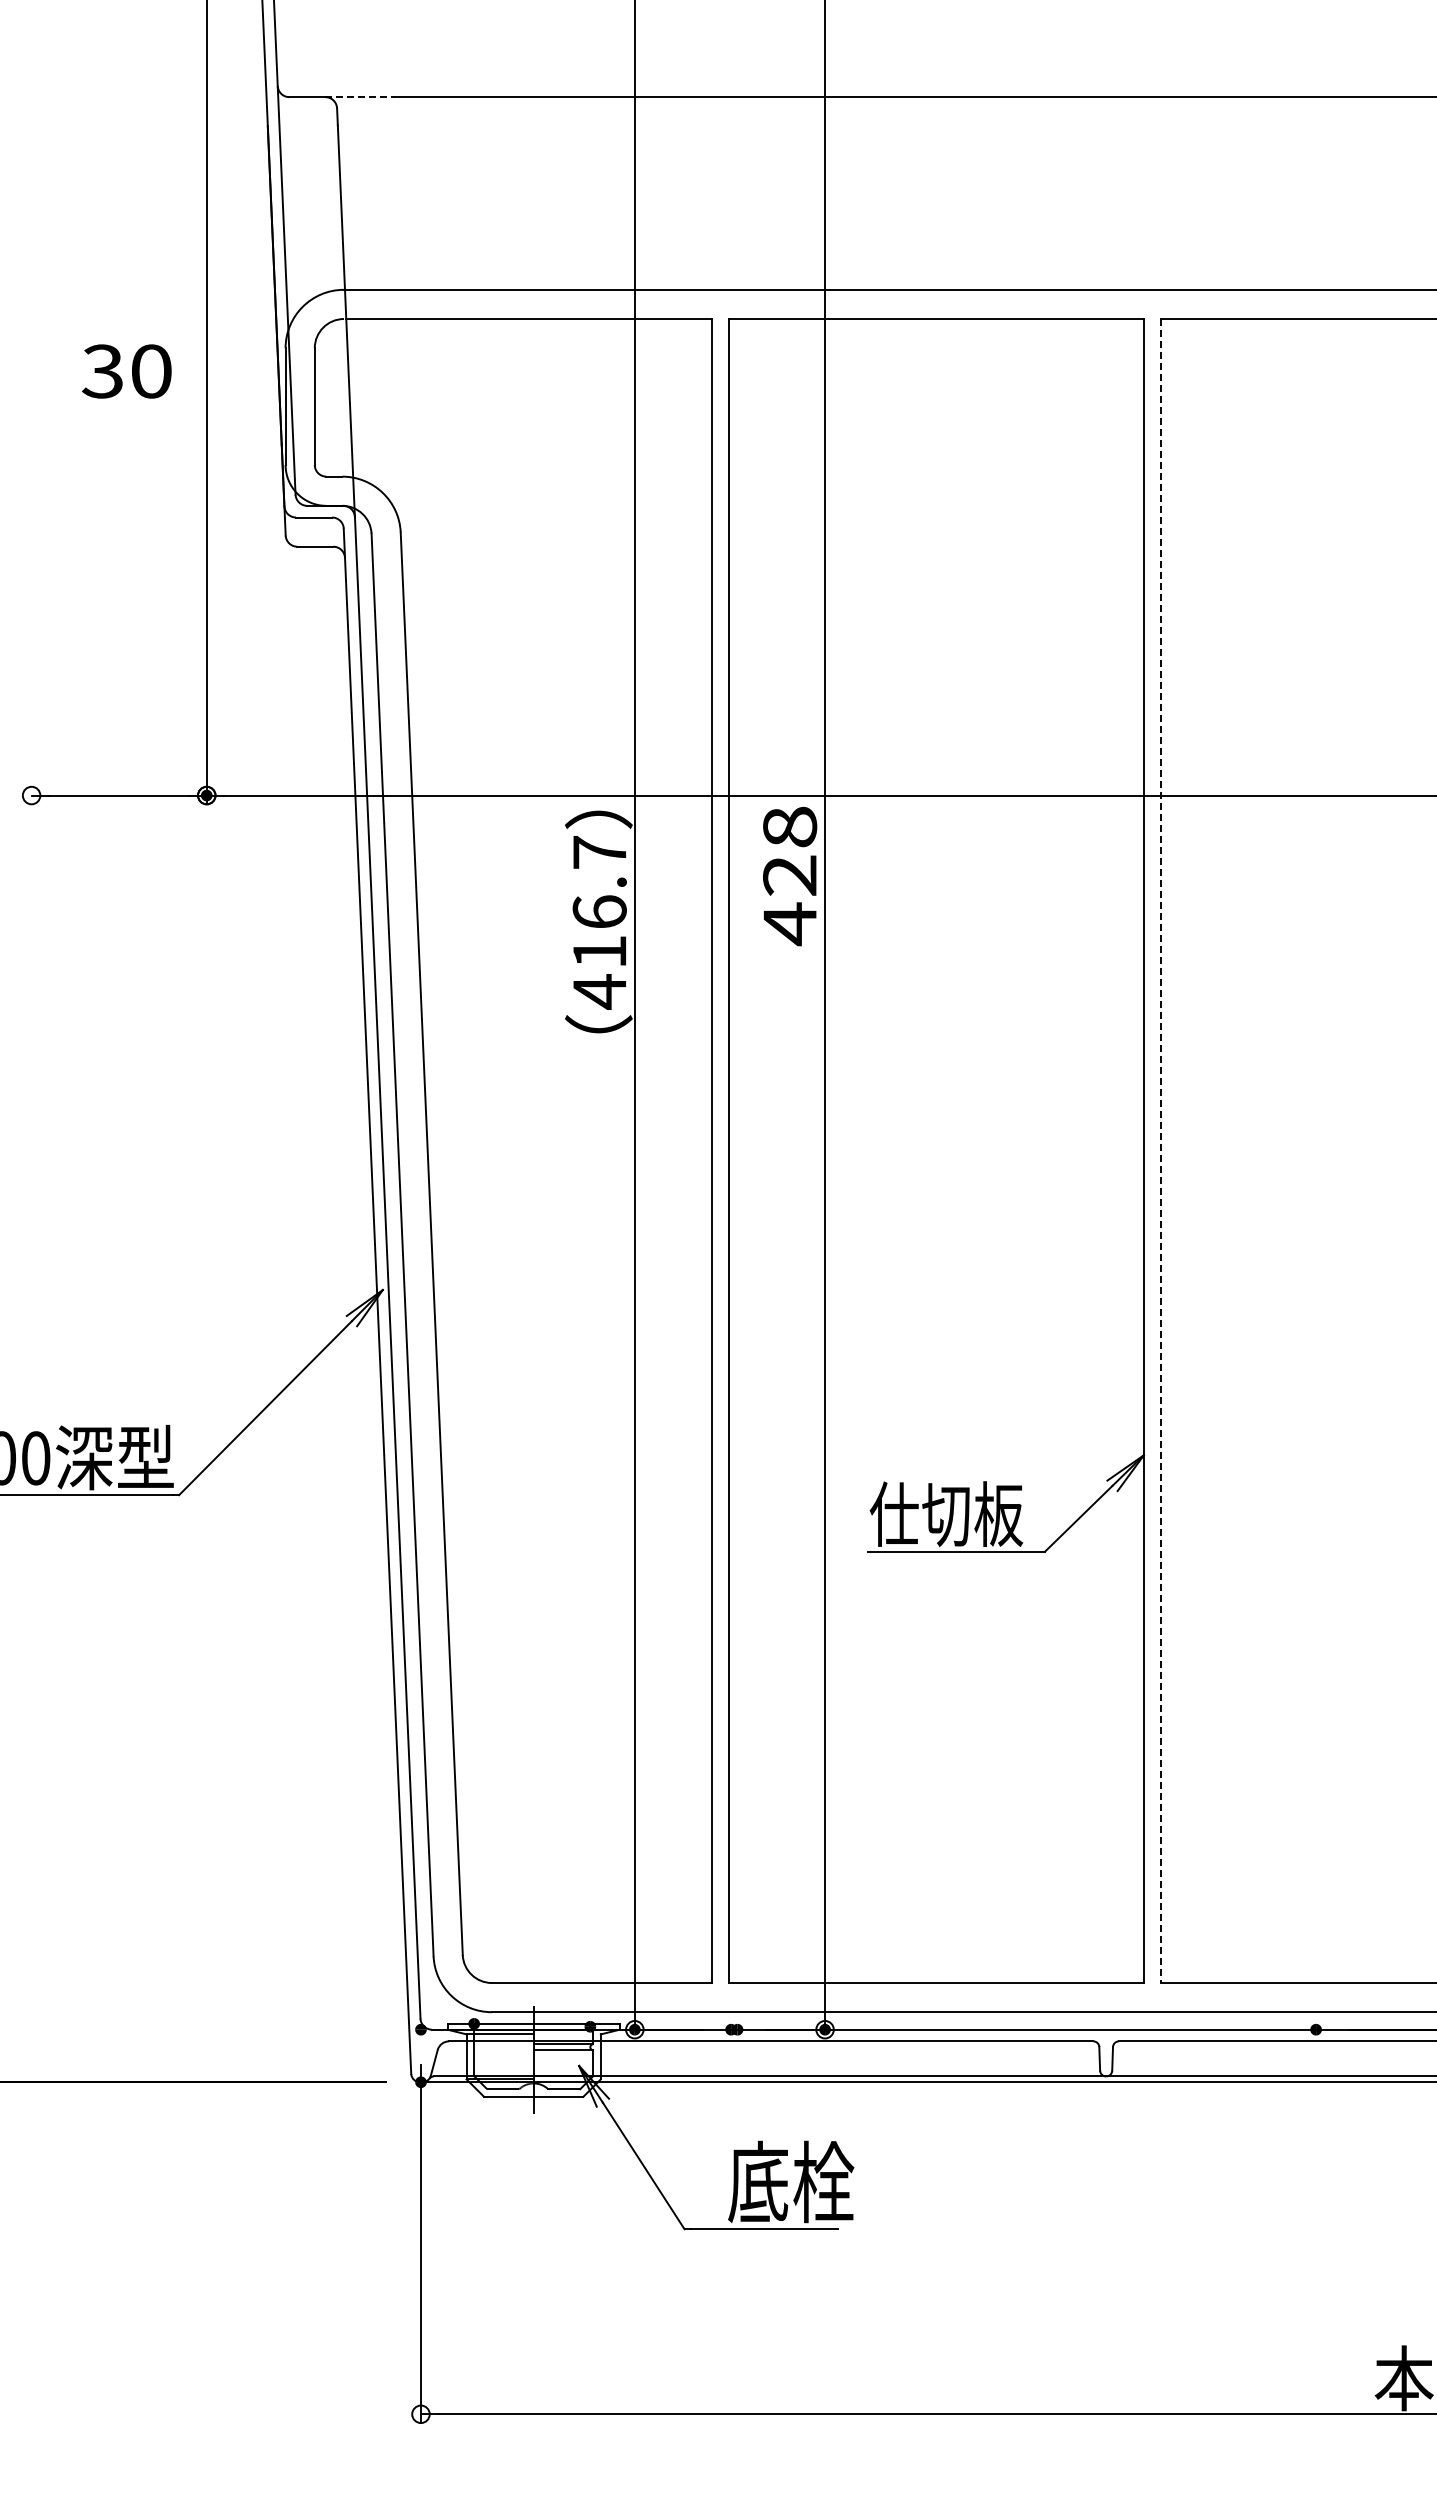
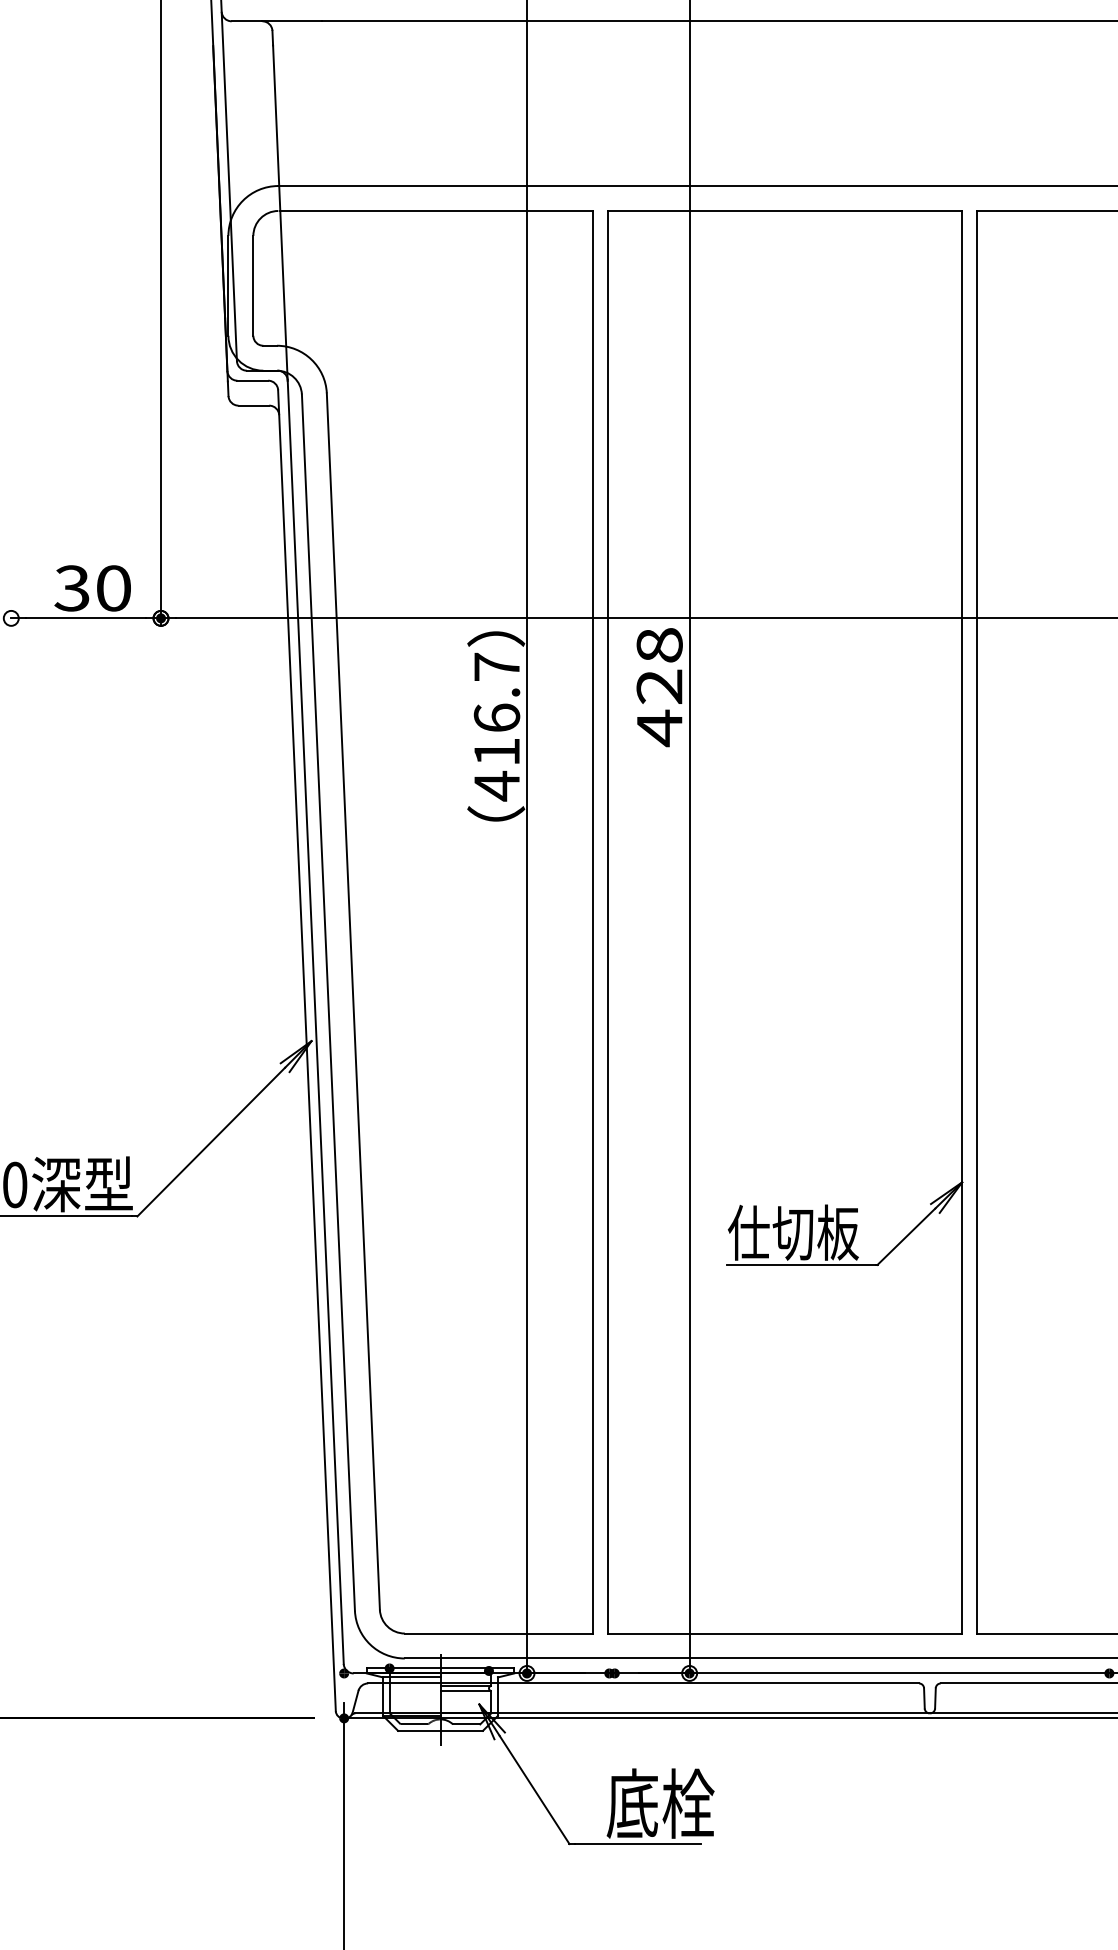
line: (360, 97) -> (292, 21), dashed -> solid
text: (126, 371) -> (92, 588), moved
line: (1161, 1151) -> (977, 922), dashed -> solid

